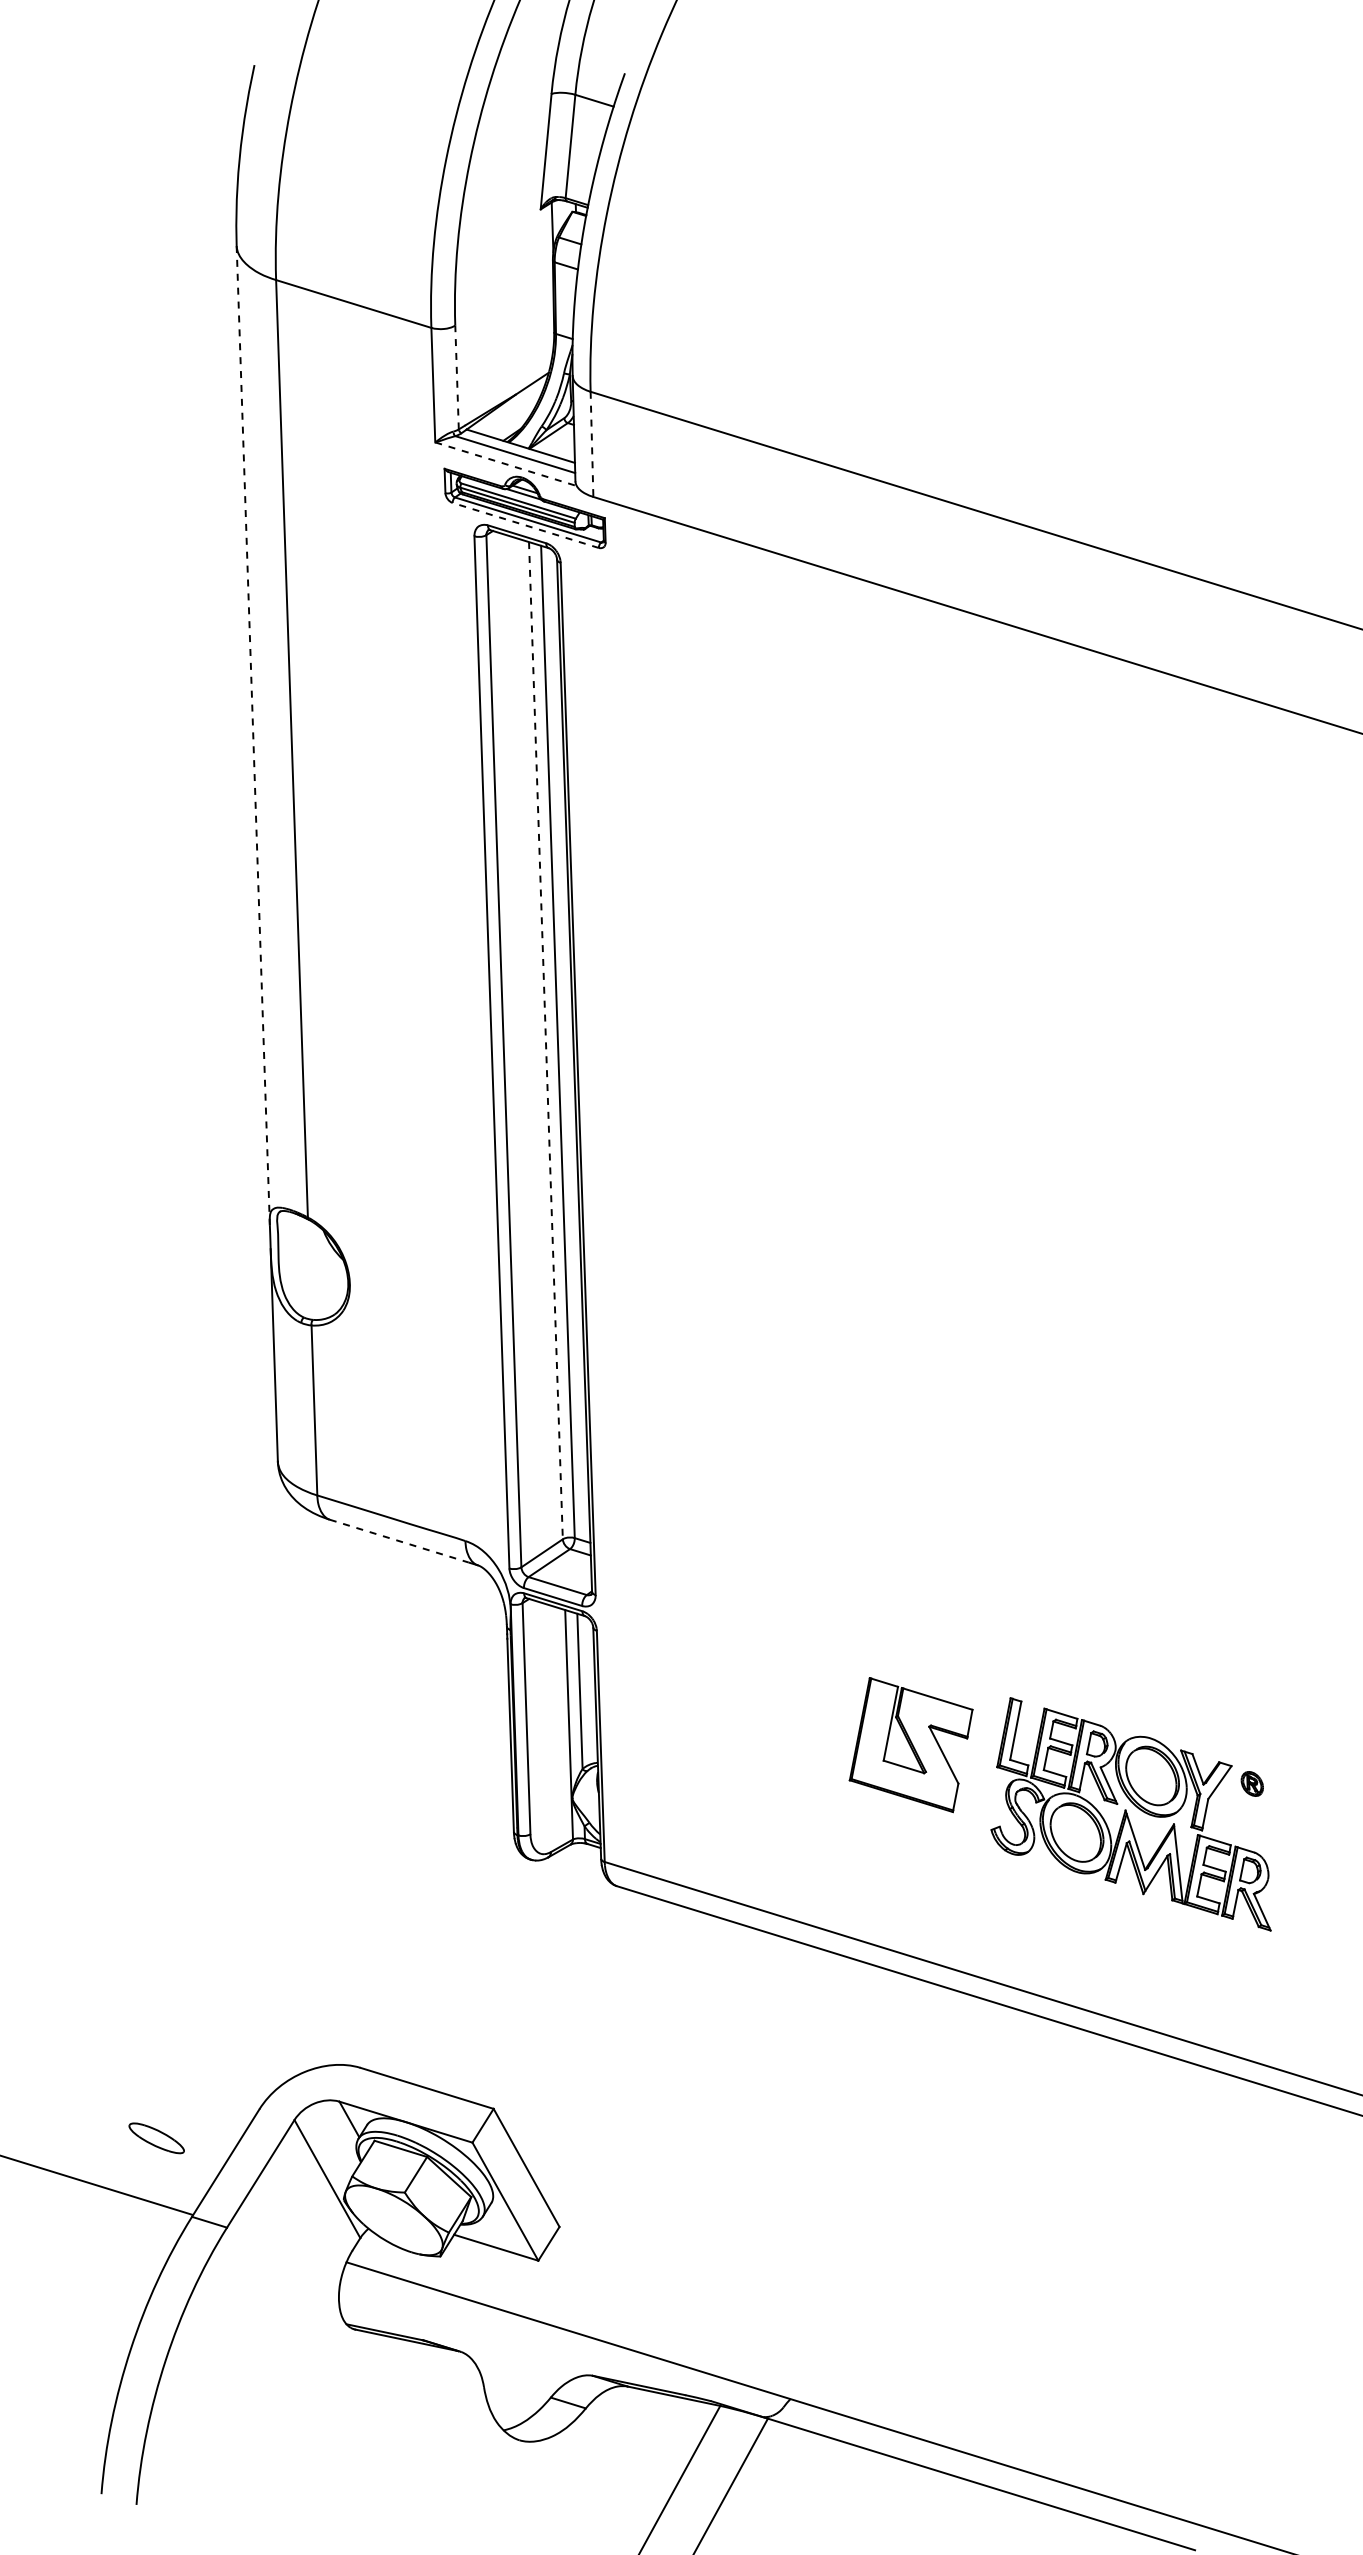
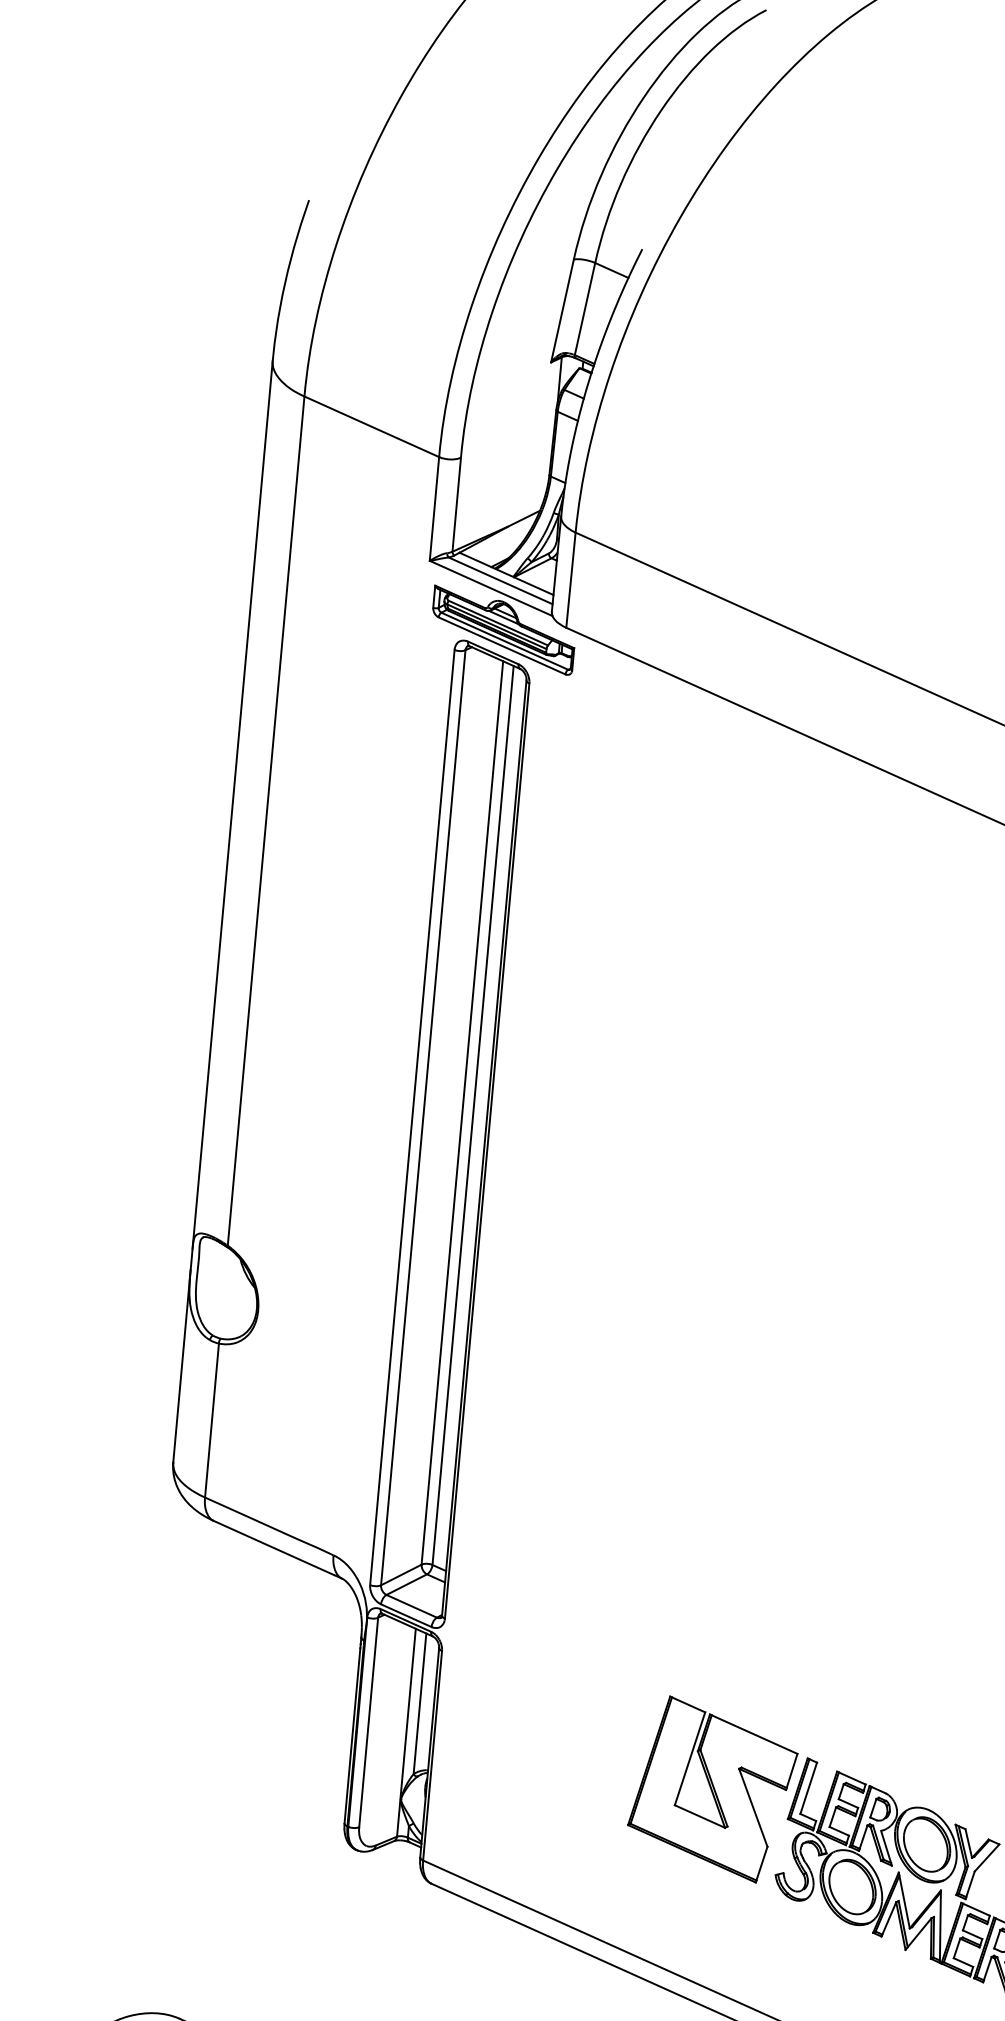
line: (457, 377) -> (457, 504), dashed -> solid
line: (592, 444) -> (571, 580), dashed -> solid
line: (506, 464) -> (491, 588), dashed -> solid
line: (525, 525) -> (501, 645), dashed -> solid
line: (253, 736) -> (232, 805), dashed -> solid
line: (545, 1040) -> (462, 1112), dashed -> solid
line: (399, 1541) -> (274, 1548), dashed -> solid
part: (910, 1744) -> (712, 1788), size x1.43

